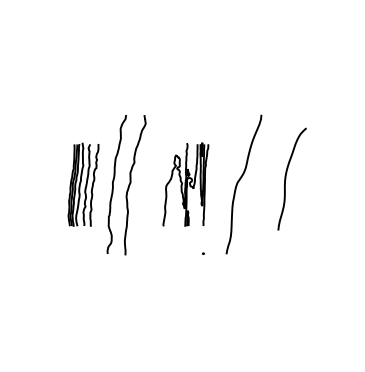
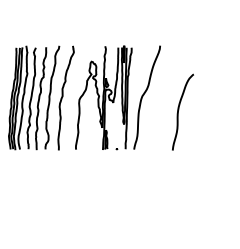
curve: (286, 178) -> (178, 111), moved
part: (83, 184) -> (27, 97), size x1.67
part: (185, 184) -> (103, 97), size x1.67

